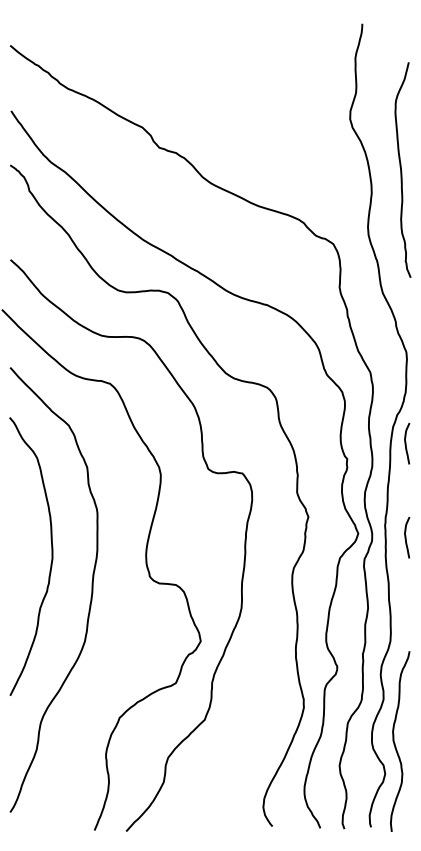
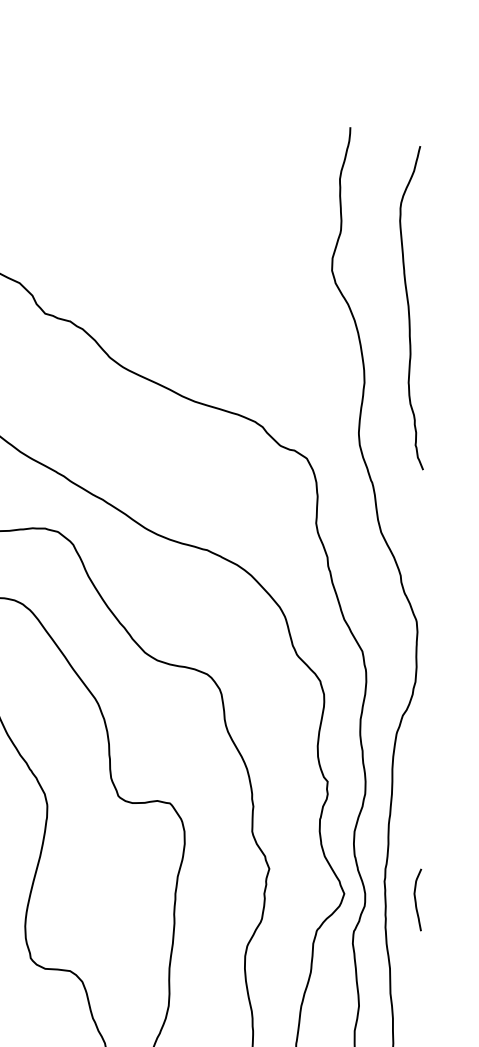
curve: (401, 169) -> (409, 307), moved
curve: (406, 443) -> (416, 758), removed

